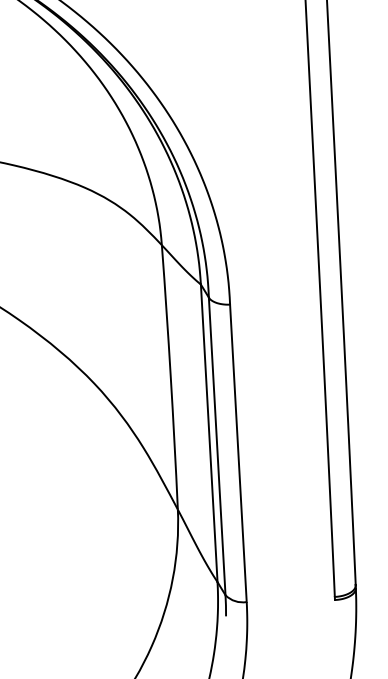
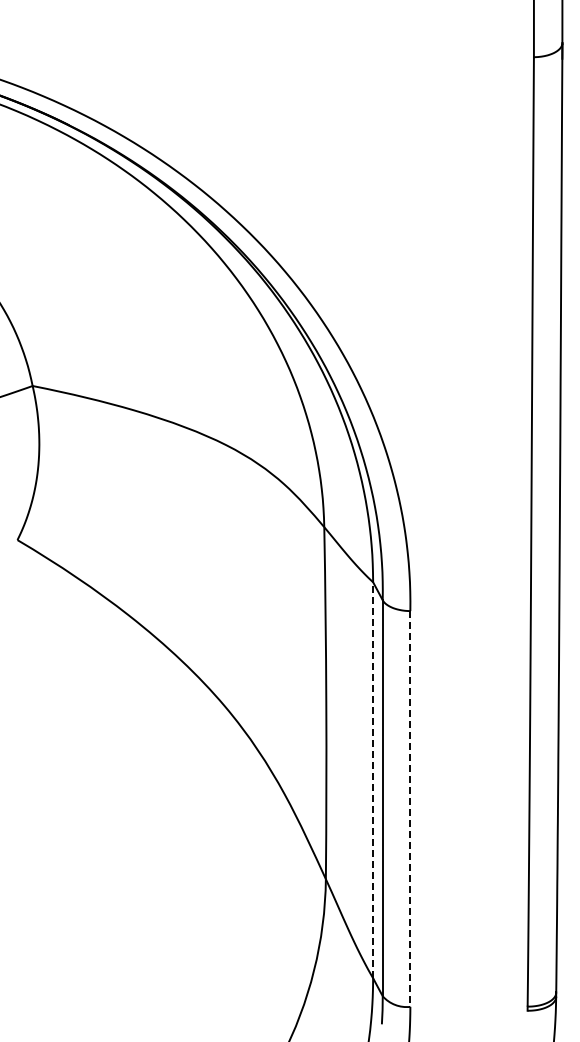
line: (209, 433) -> (373, 780), solid -> dashed
line: (238, 452) -> (410, 808), solid -> dashed

